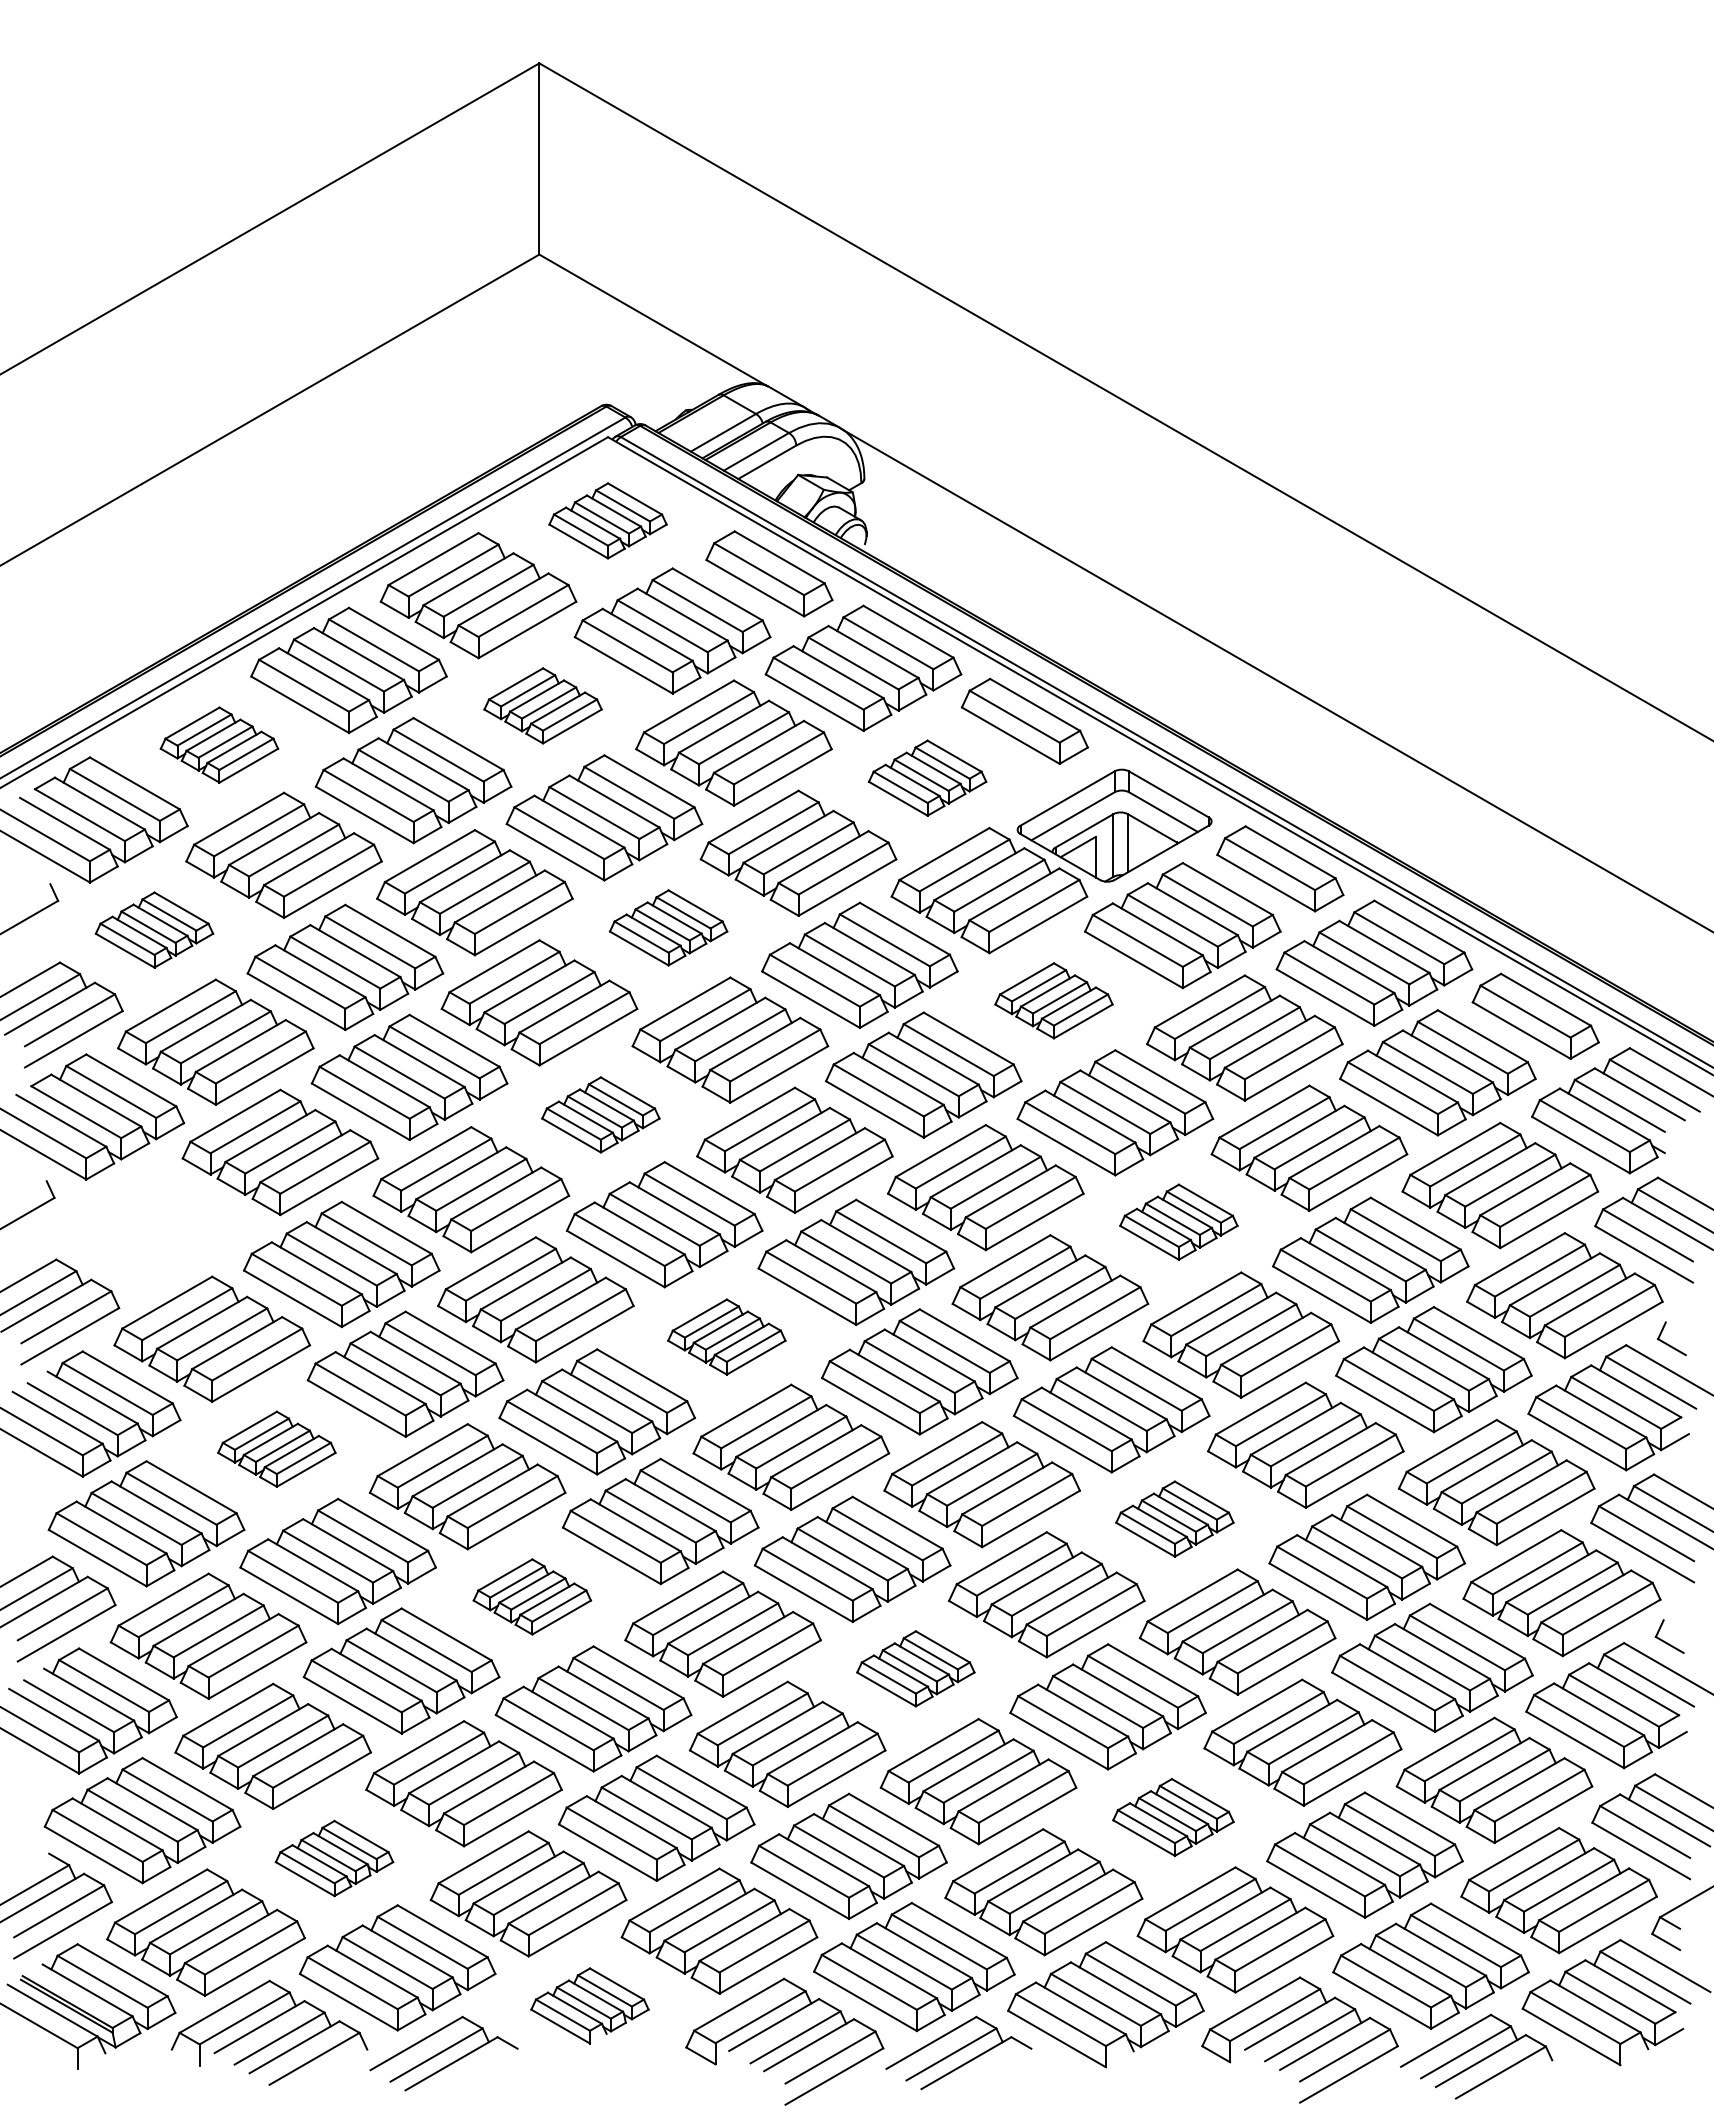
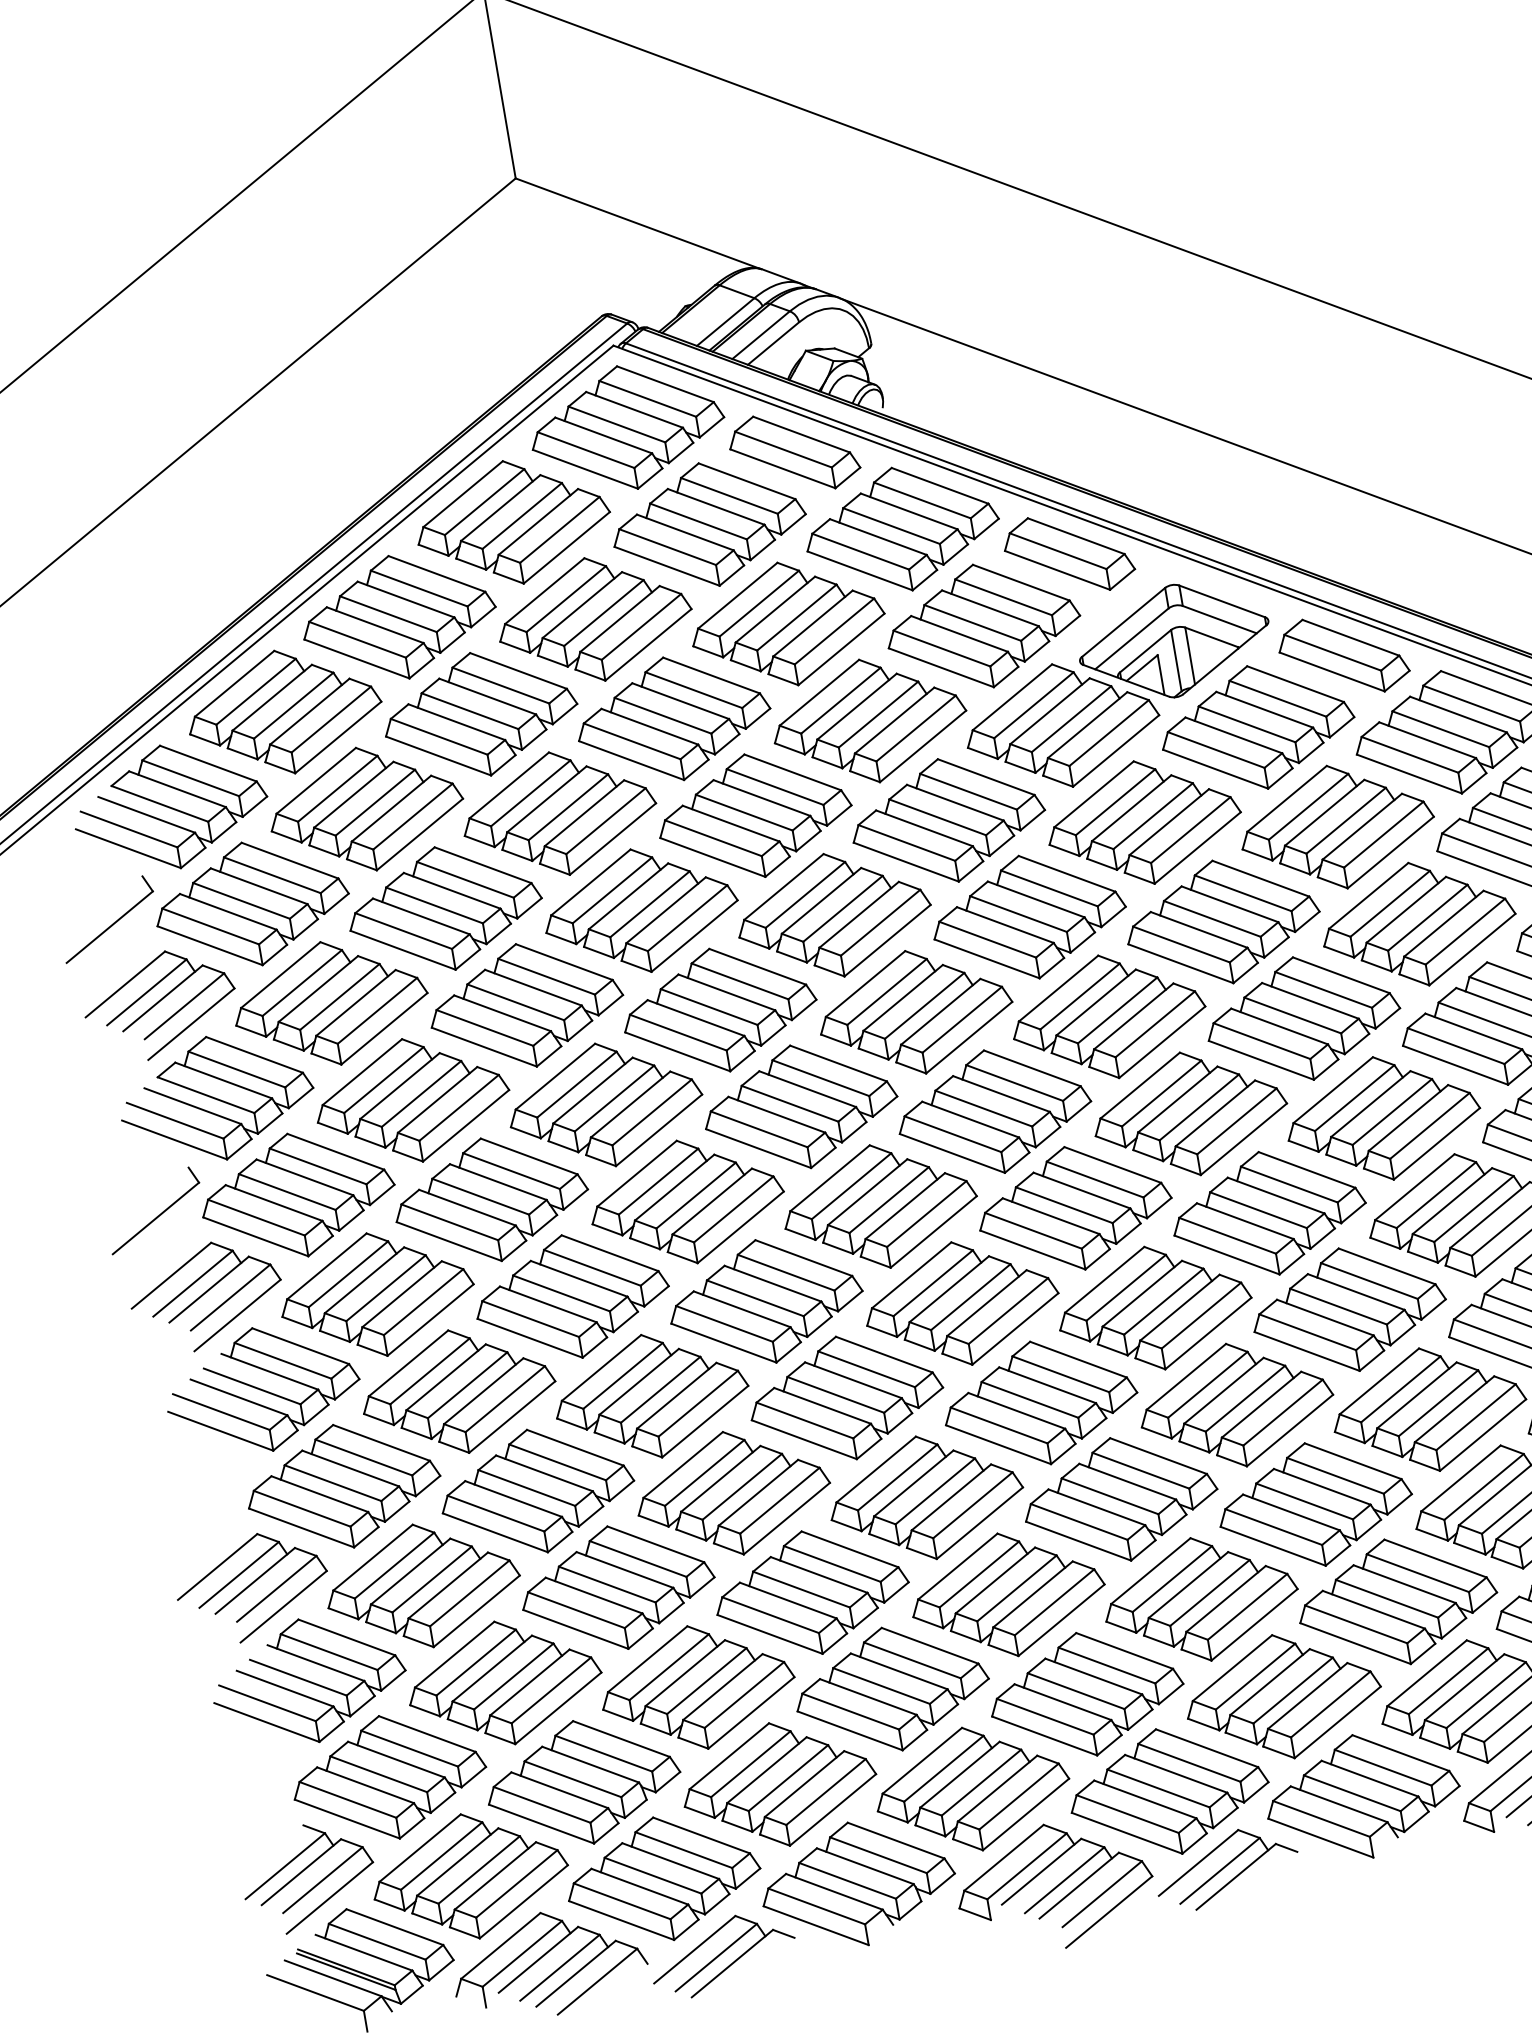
part: (607, 520) -> (626, 427), size x1.67
part: (542, 705) -> (594, 619), size x1.67
part: (219, 744) -> (284, 711), size x1.67
part: (927, 777) -> (983, 625), size x1.67
part: (668, 927) -> (754, 815), size x1.67
part: (154, 929) -> (251, 903), size x1.67
part: (1053, 1000) -> (1143, 822), size x1.67
part: (600, 1114) -> (719, 1009), size x1.67
part: (1178, 1221) -> (1302, 1017), size x1.67
part: (150, 1226) -> (297, 1194), added
part: (726, 1336) -> (879, 1205), size x1.67
part: (276, 1448) -> (458, 1390), size x1.67
part: (1174, 1518) -> (1348, 1309), size x1.67
part: (532, 1596) -> (733, 1492), size x1.67
part: (915, 1668) -> (1120, 1499), size x1.67
part: (1173, 1817) -> (1397, 1601), size x1.67
part: (334, 1858) -> (583, 1782), size x1.67
part: (589, 2005) -> (857, 1883), size x1.67

